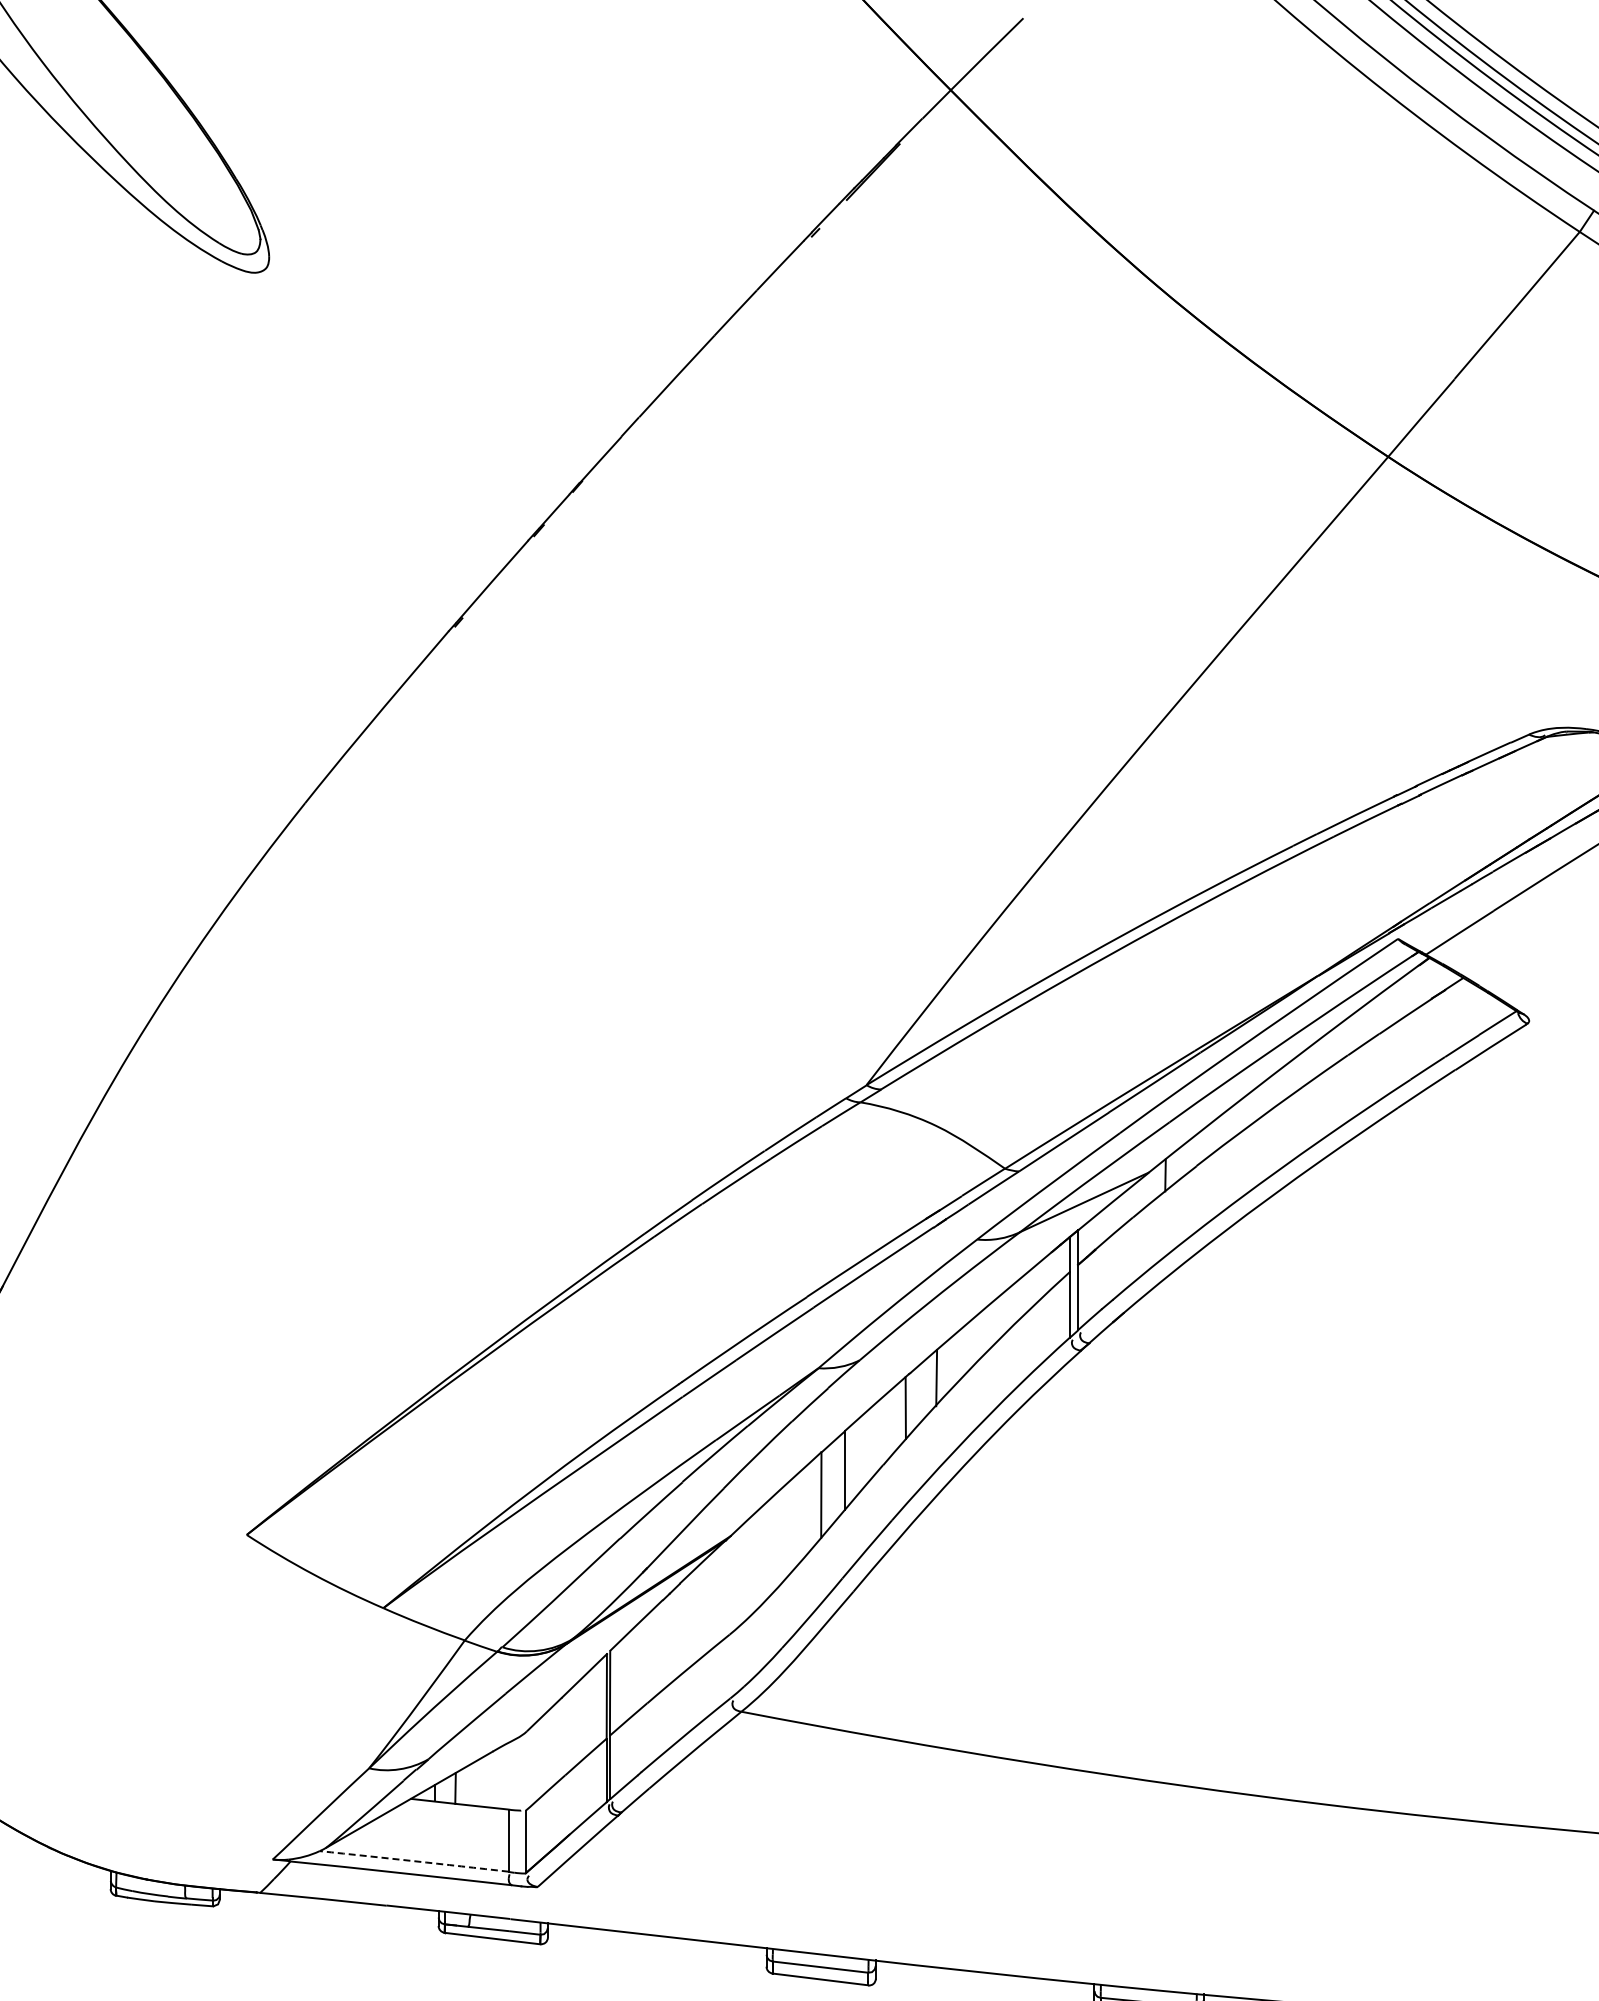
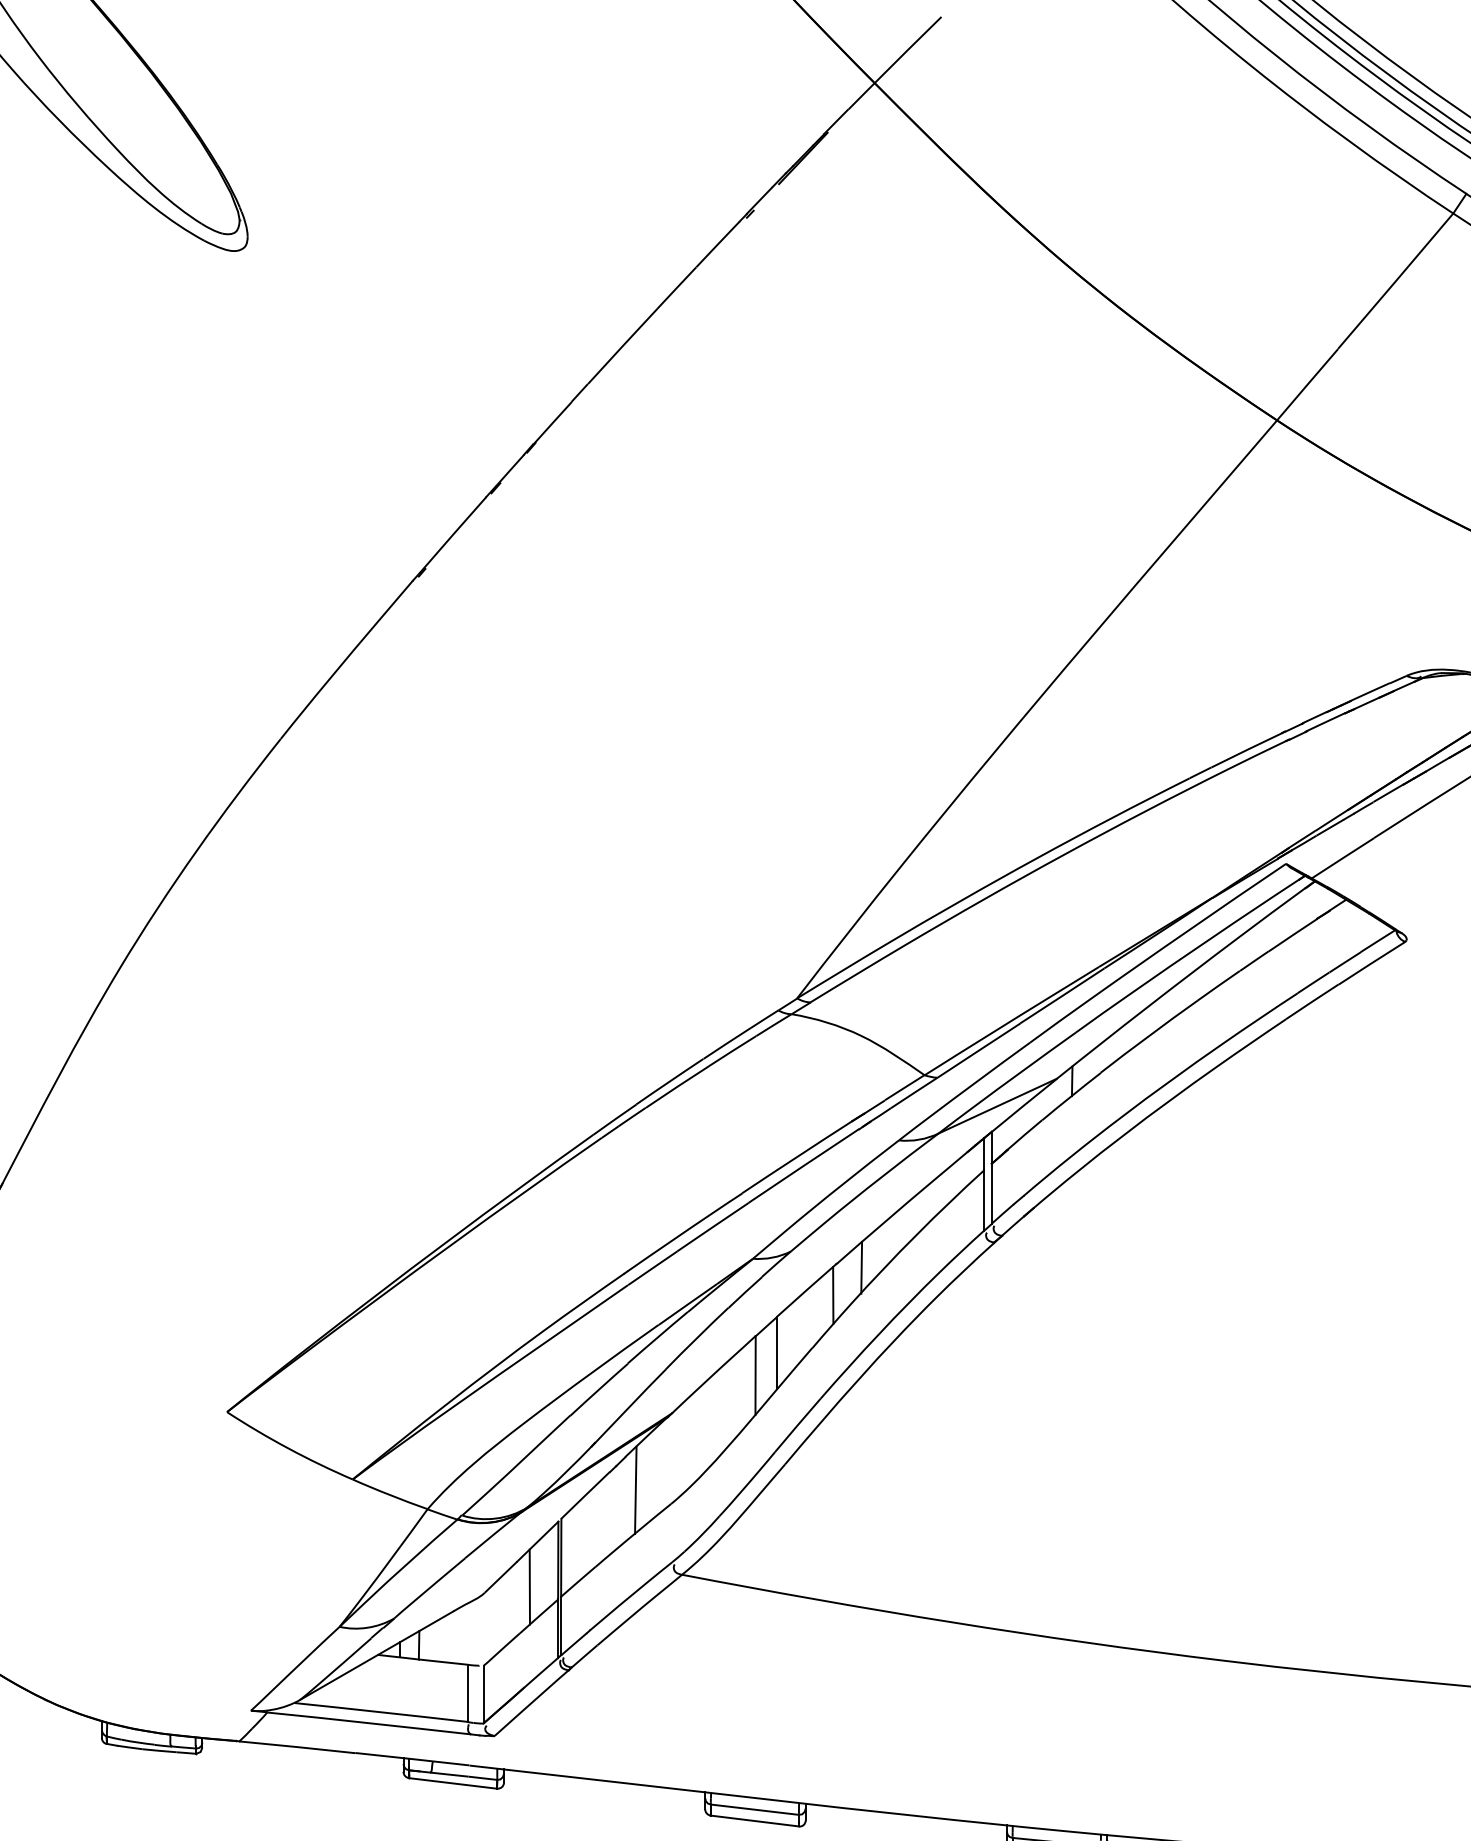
line: (690, 1619) -> (635, 1489), added
line: (575, 1724) -> (529, 1586), added
arc: (414, 1861) -> (381, 1712), dashed -> solid

